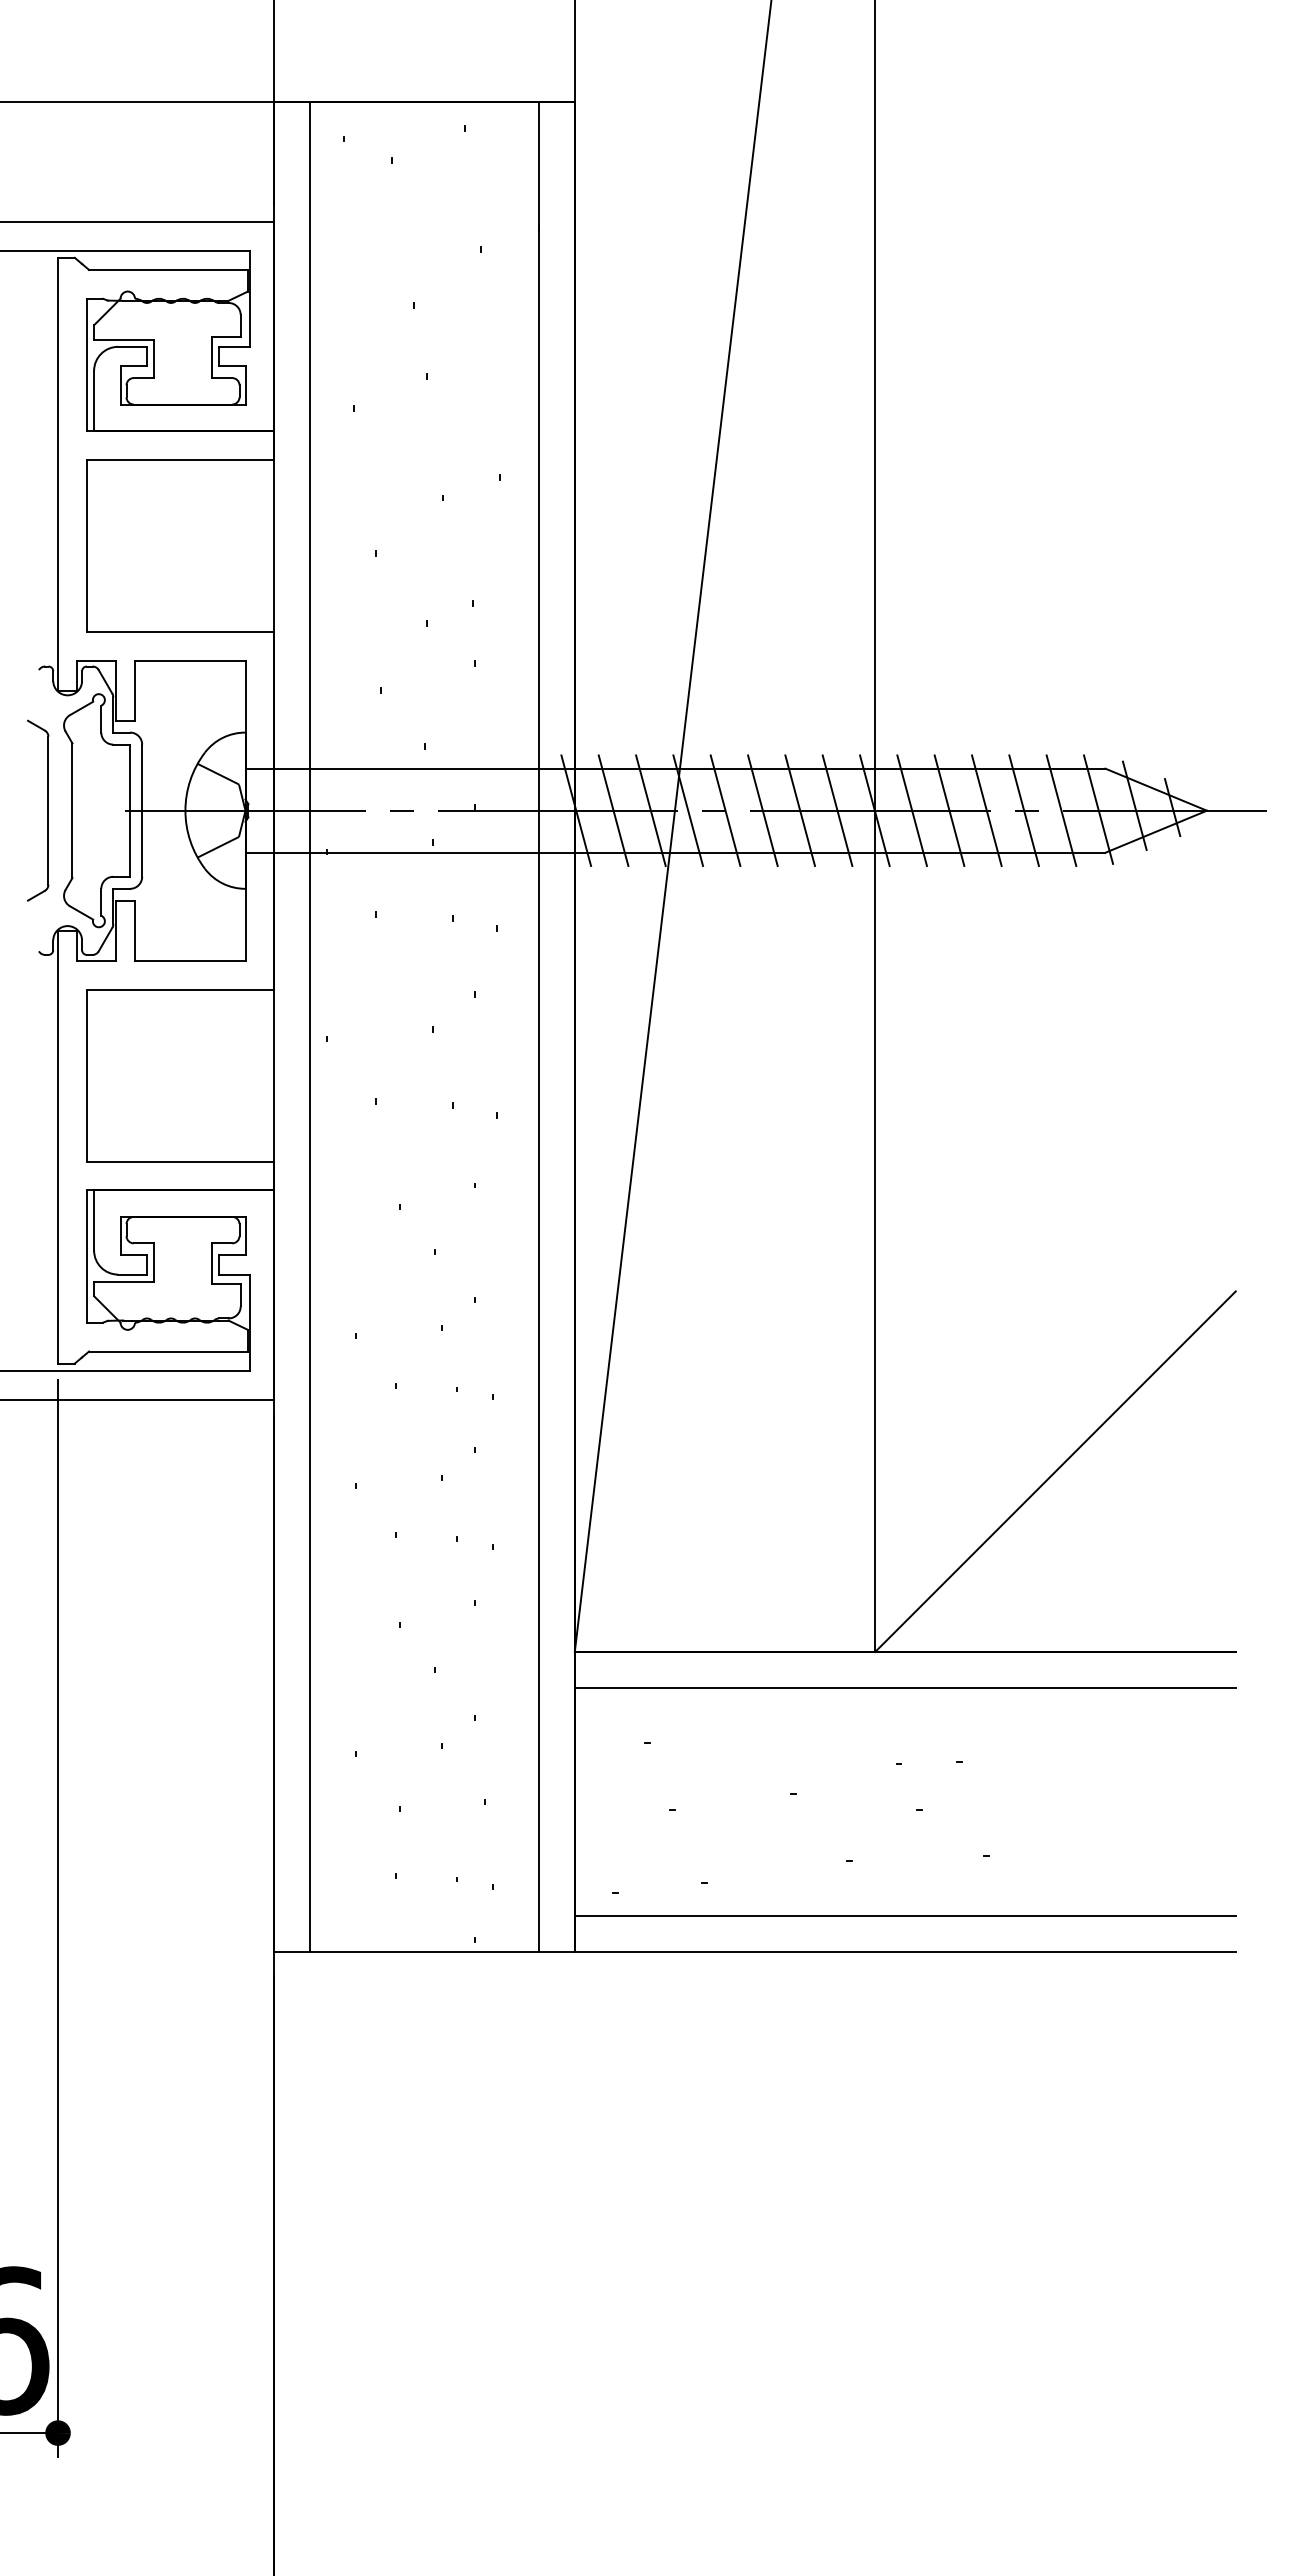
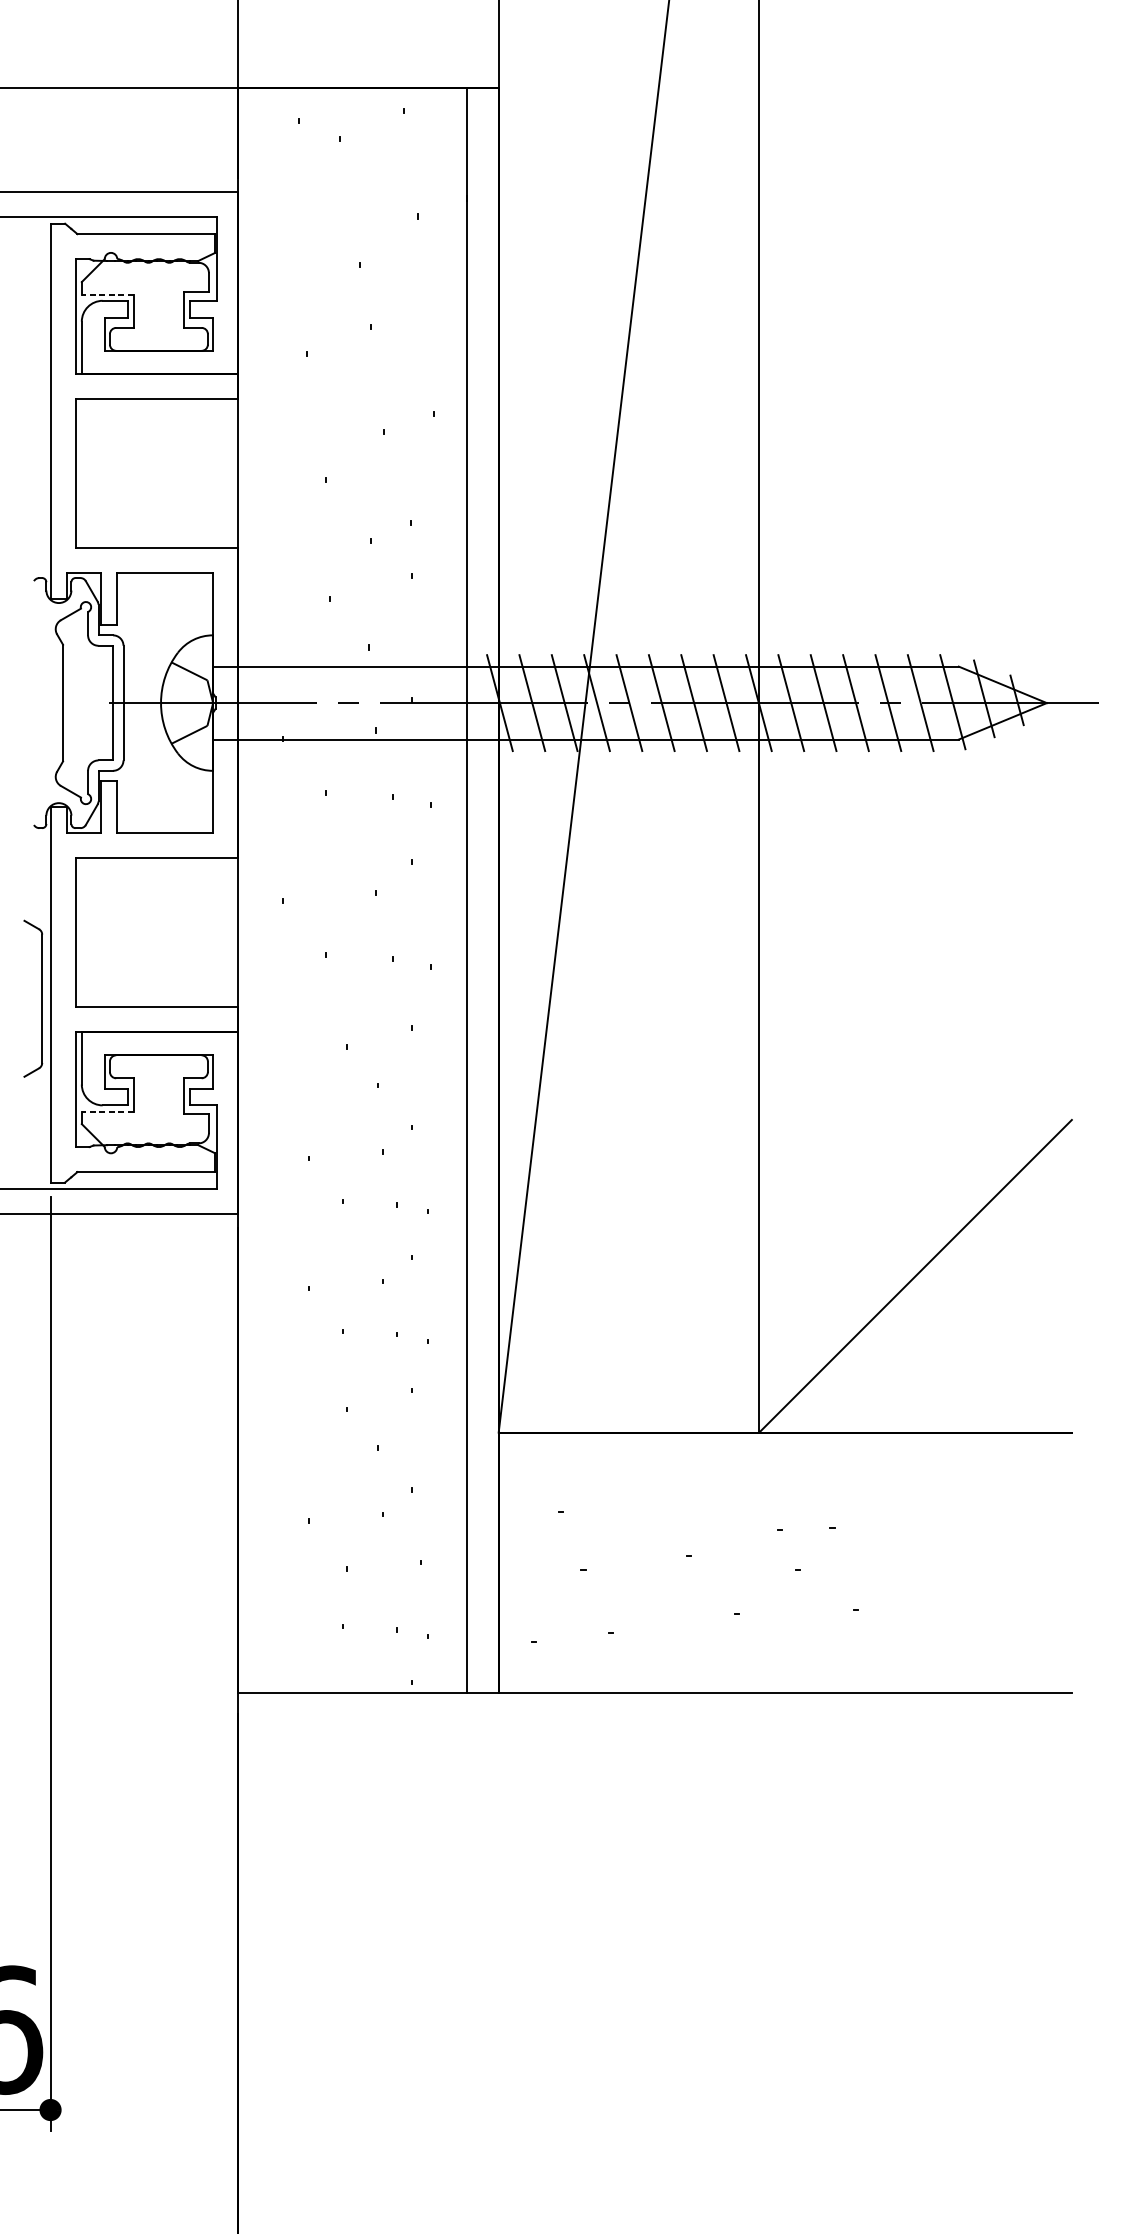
line: (123, 339) -> (107, 294), solid -> dashed
part: (47, 810) -> (41, 998), moved
line: (310, 1026) -> (269, 890), removed
line: (123, 1281) -> (107, 1111), solid -> dashed
line: (904, 1688) -> (784, 1464), removed
line: (904, 1916) -> (784, 1662), removed

